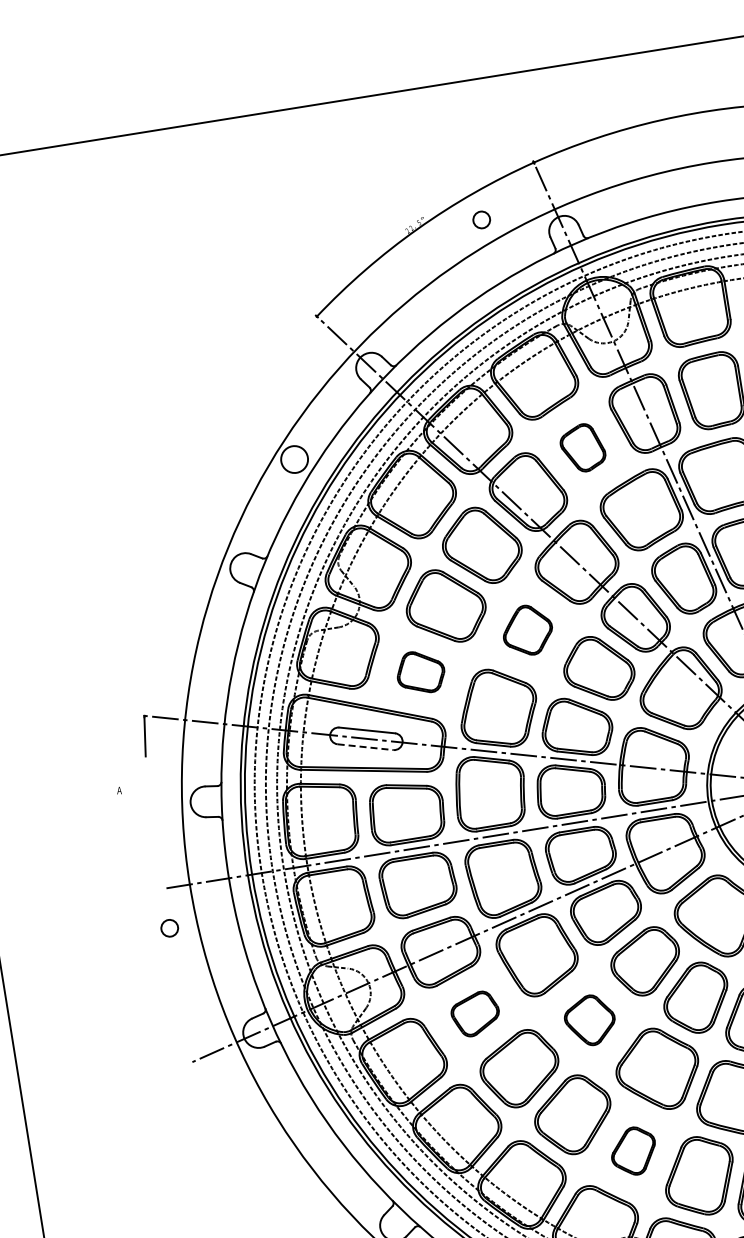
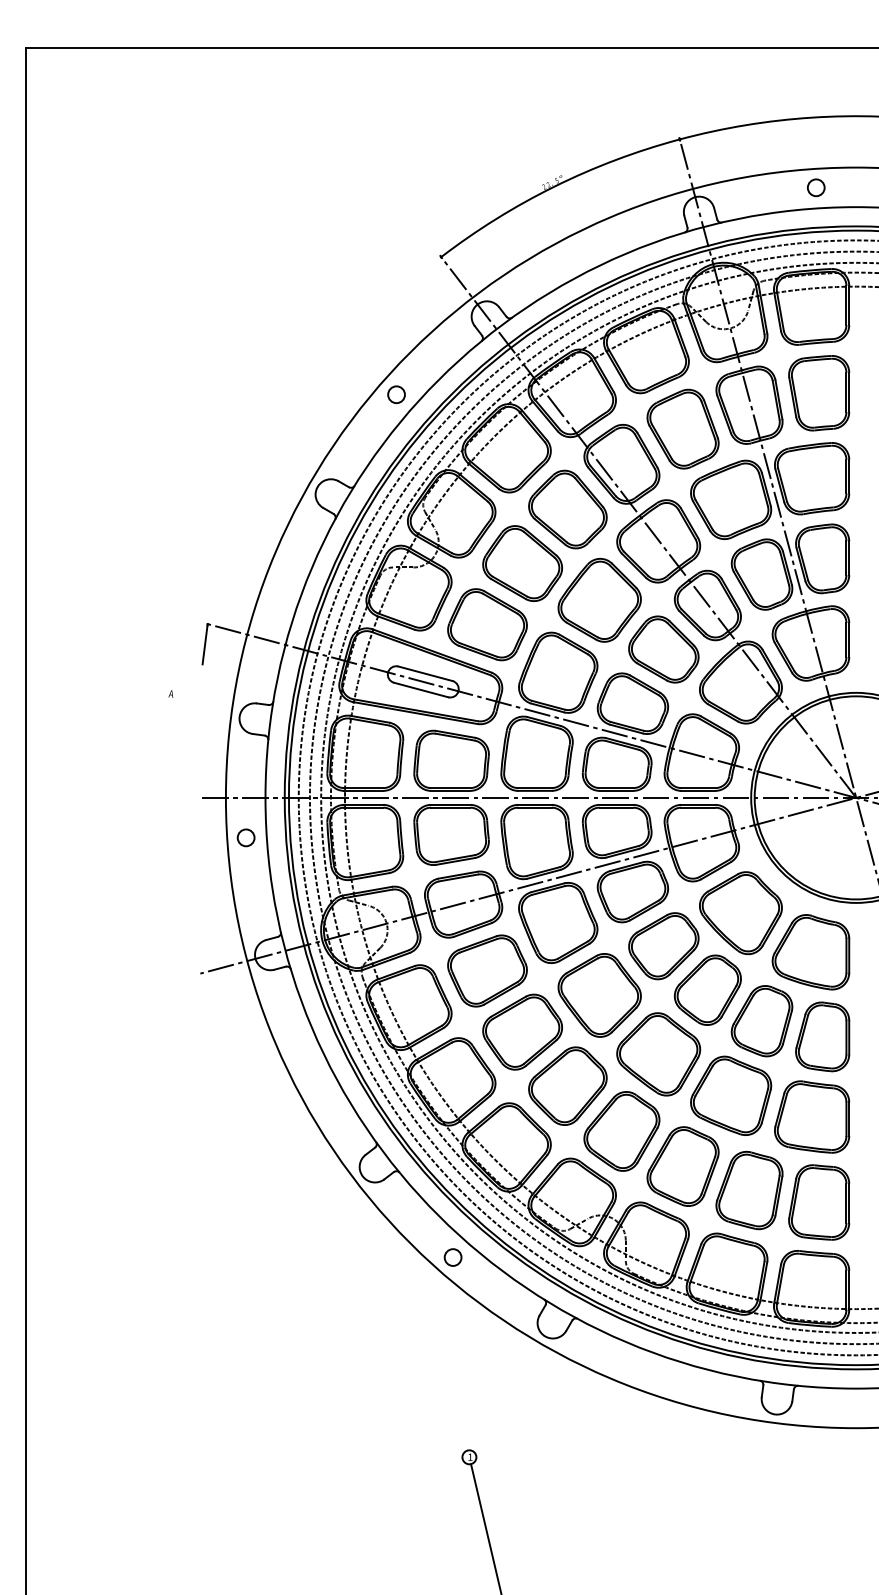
circle: (481, 219) -> (816, 187), moved
part: (582, 447) -> (682, 428), size x1.67
circle: (294, 459) -> (396, 394), size x0.62
part: (527, 630) -> (599, 600), size x1.67
part: (420, 672) -> (487, 624), size x1.67
line: (365, 747) -> (421, 690), dashed -> solid
circle: (169, 928) -> (245, 837), moved
part: (475, 1013) -> (487, 970), size x1.67
part: (589, 1020) -> (599, 995), size x1.67
part: (633, 1151) -> (621, 1131), size x1.67

